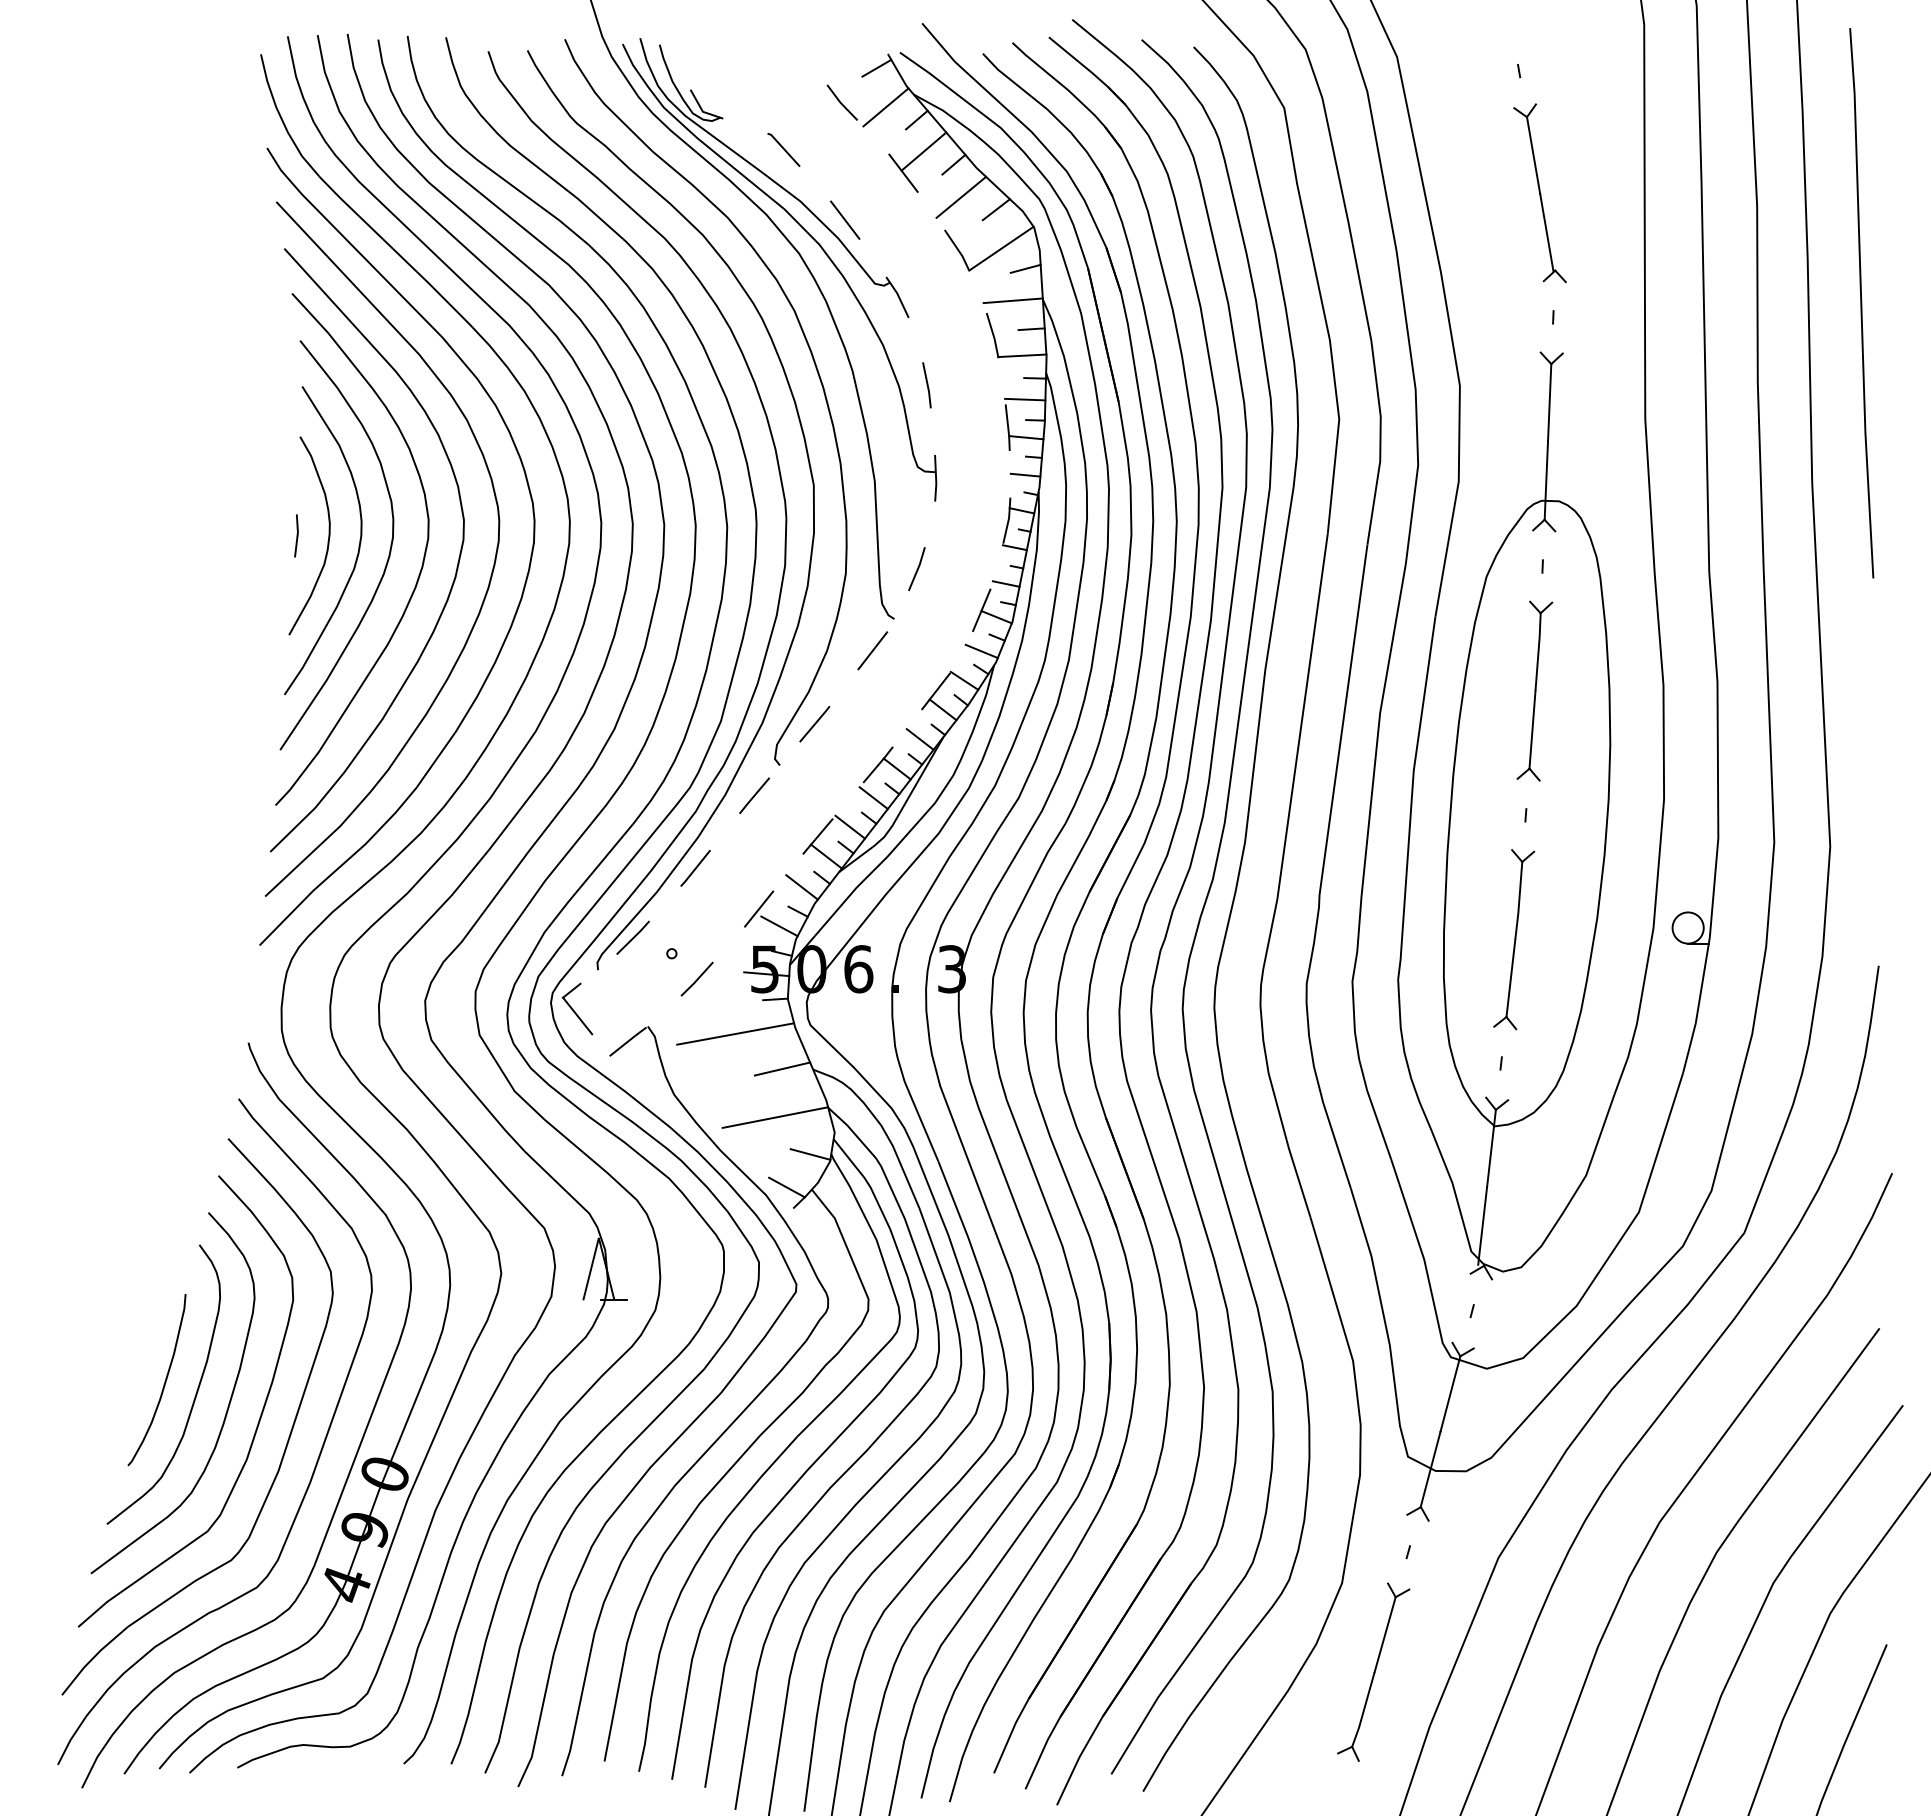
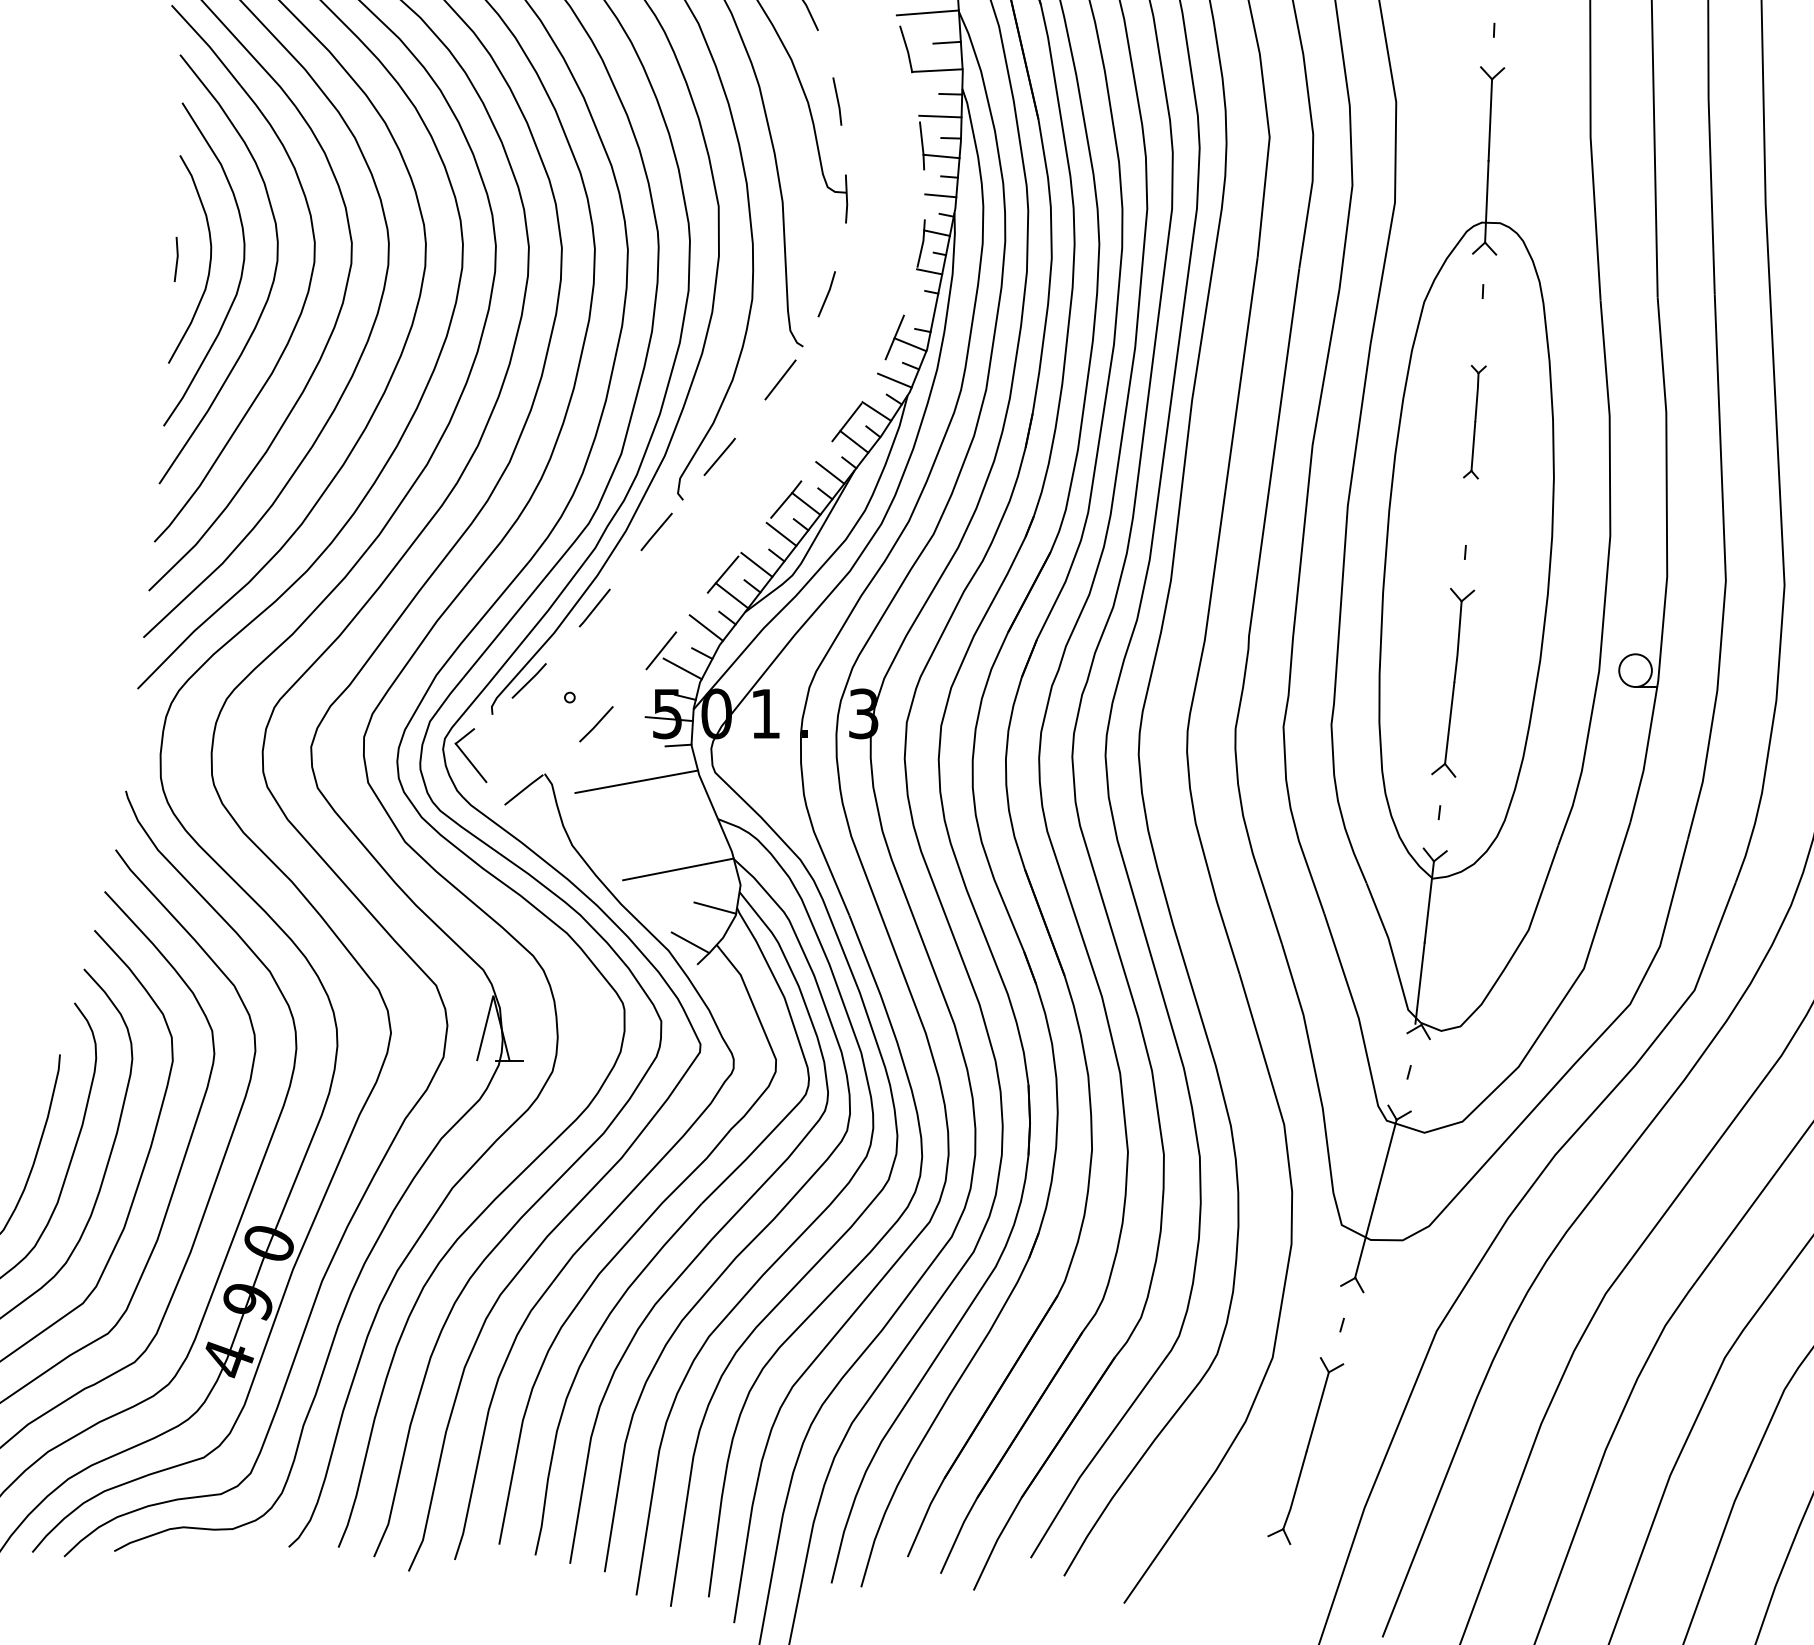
line: (1005, 583) -> (919, 309), removed
part: (1534, 690) -> (1474, 421), size x0.6
text: (858, 969) -> (765, 714), 6 -> 1
line: (782, 1068) -> (685, 817), removed

